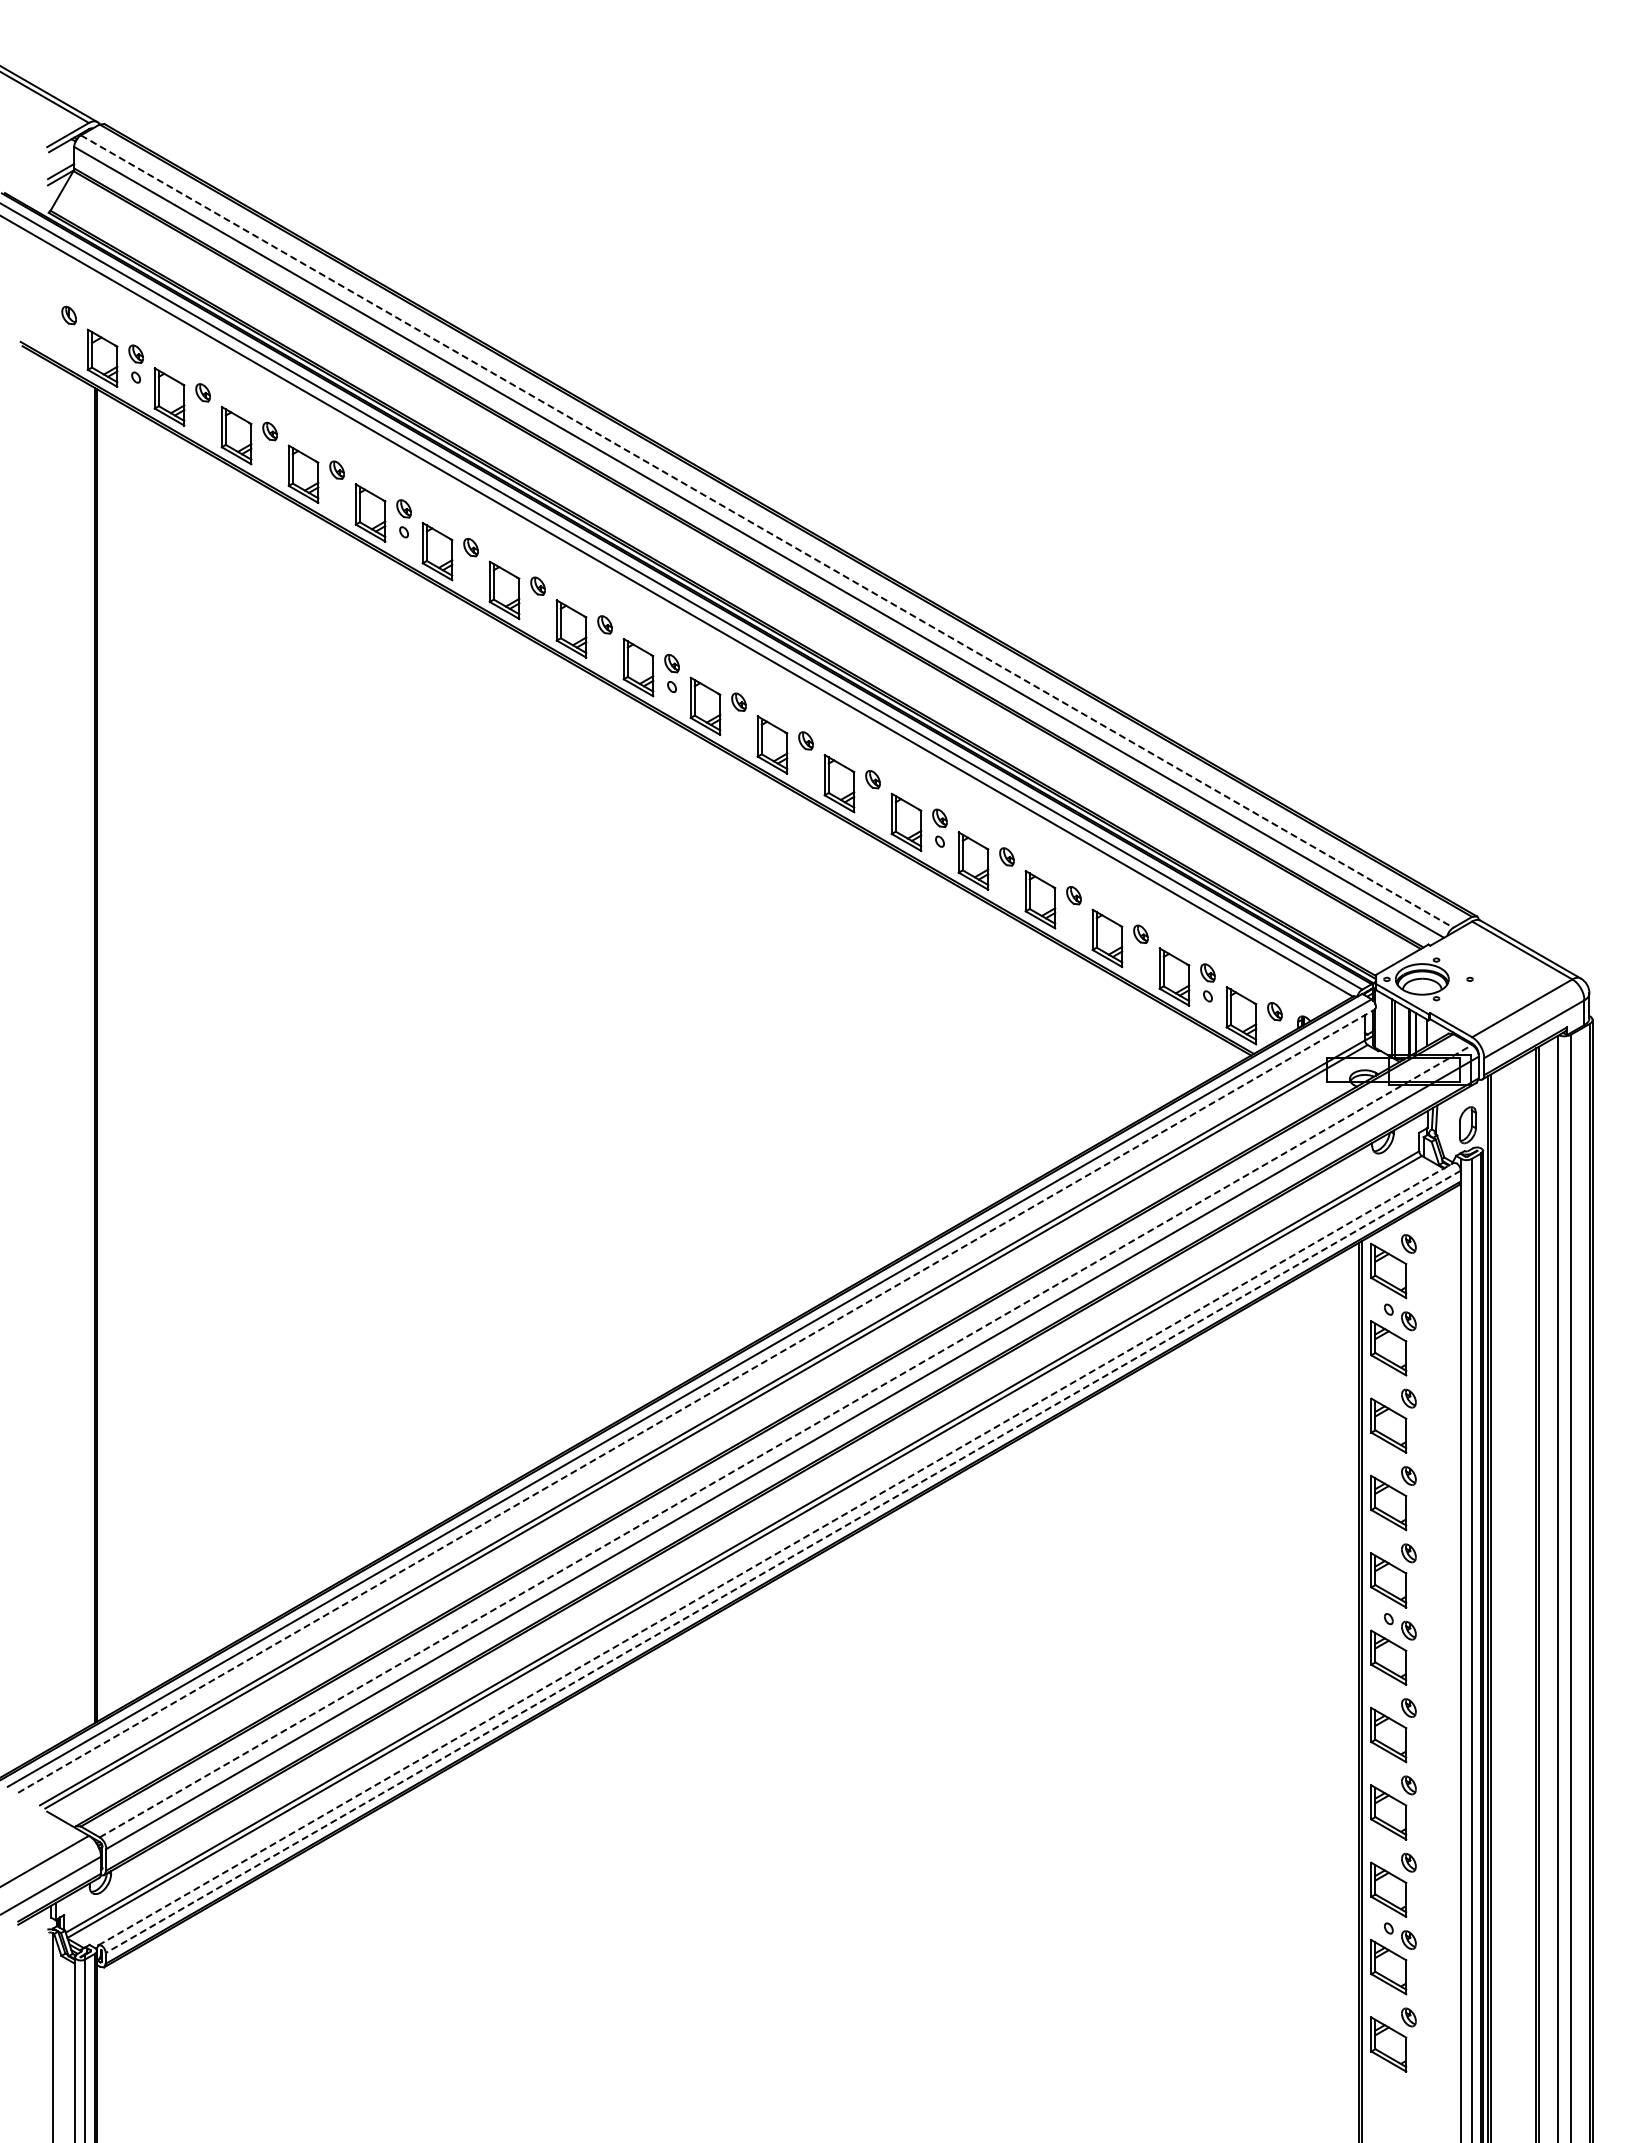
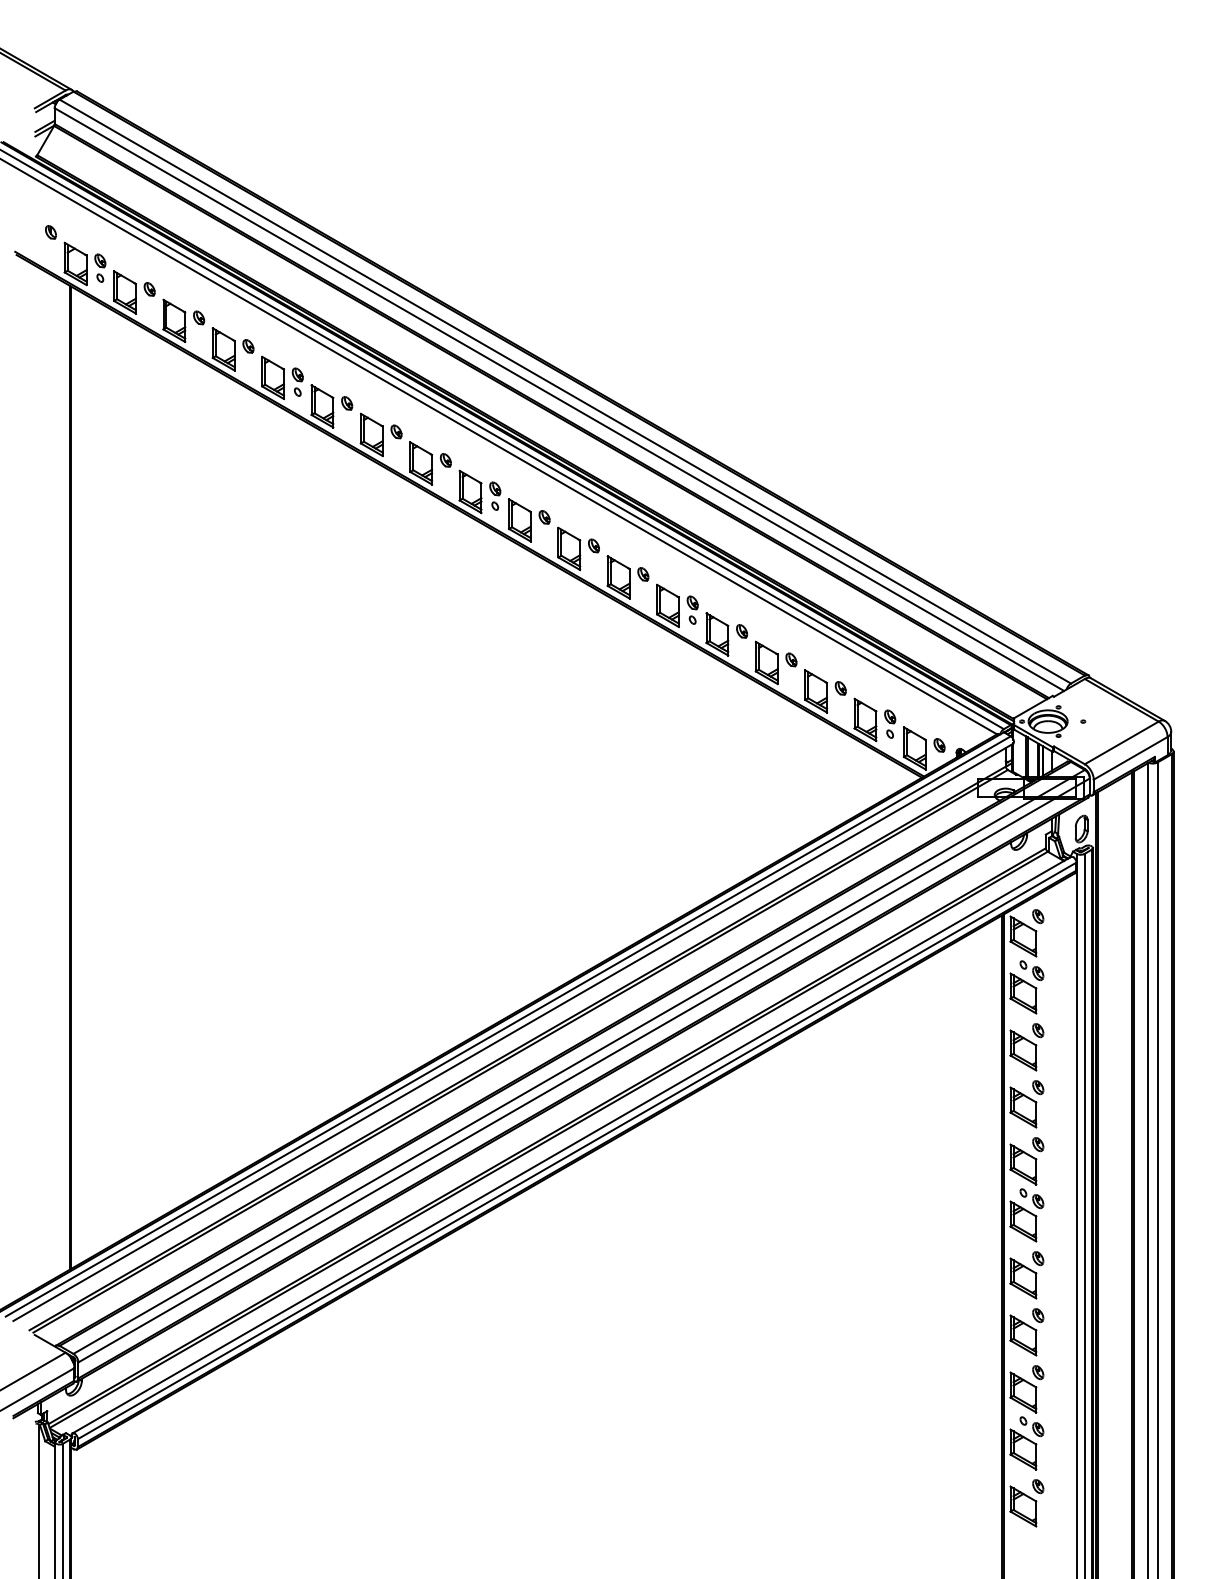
line: (767, 531) -> (565, 391), dashed -> solid
line: (696, 1400) -> (513, 1031), dashed -> solid
line: (786, 1440) -> (579, 1061), dashed -> solid
line: (776, 1553) -> (572, 1144), dashed -> solid
line: (782, 1562) -> (576, 1151), dashed -> solid

